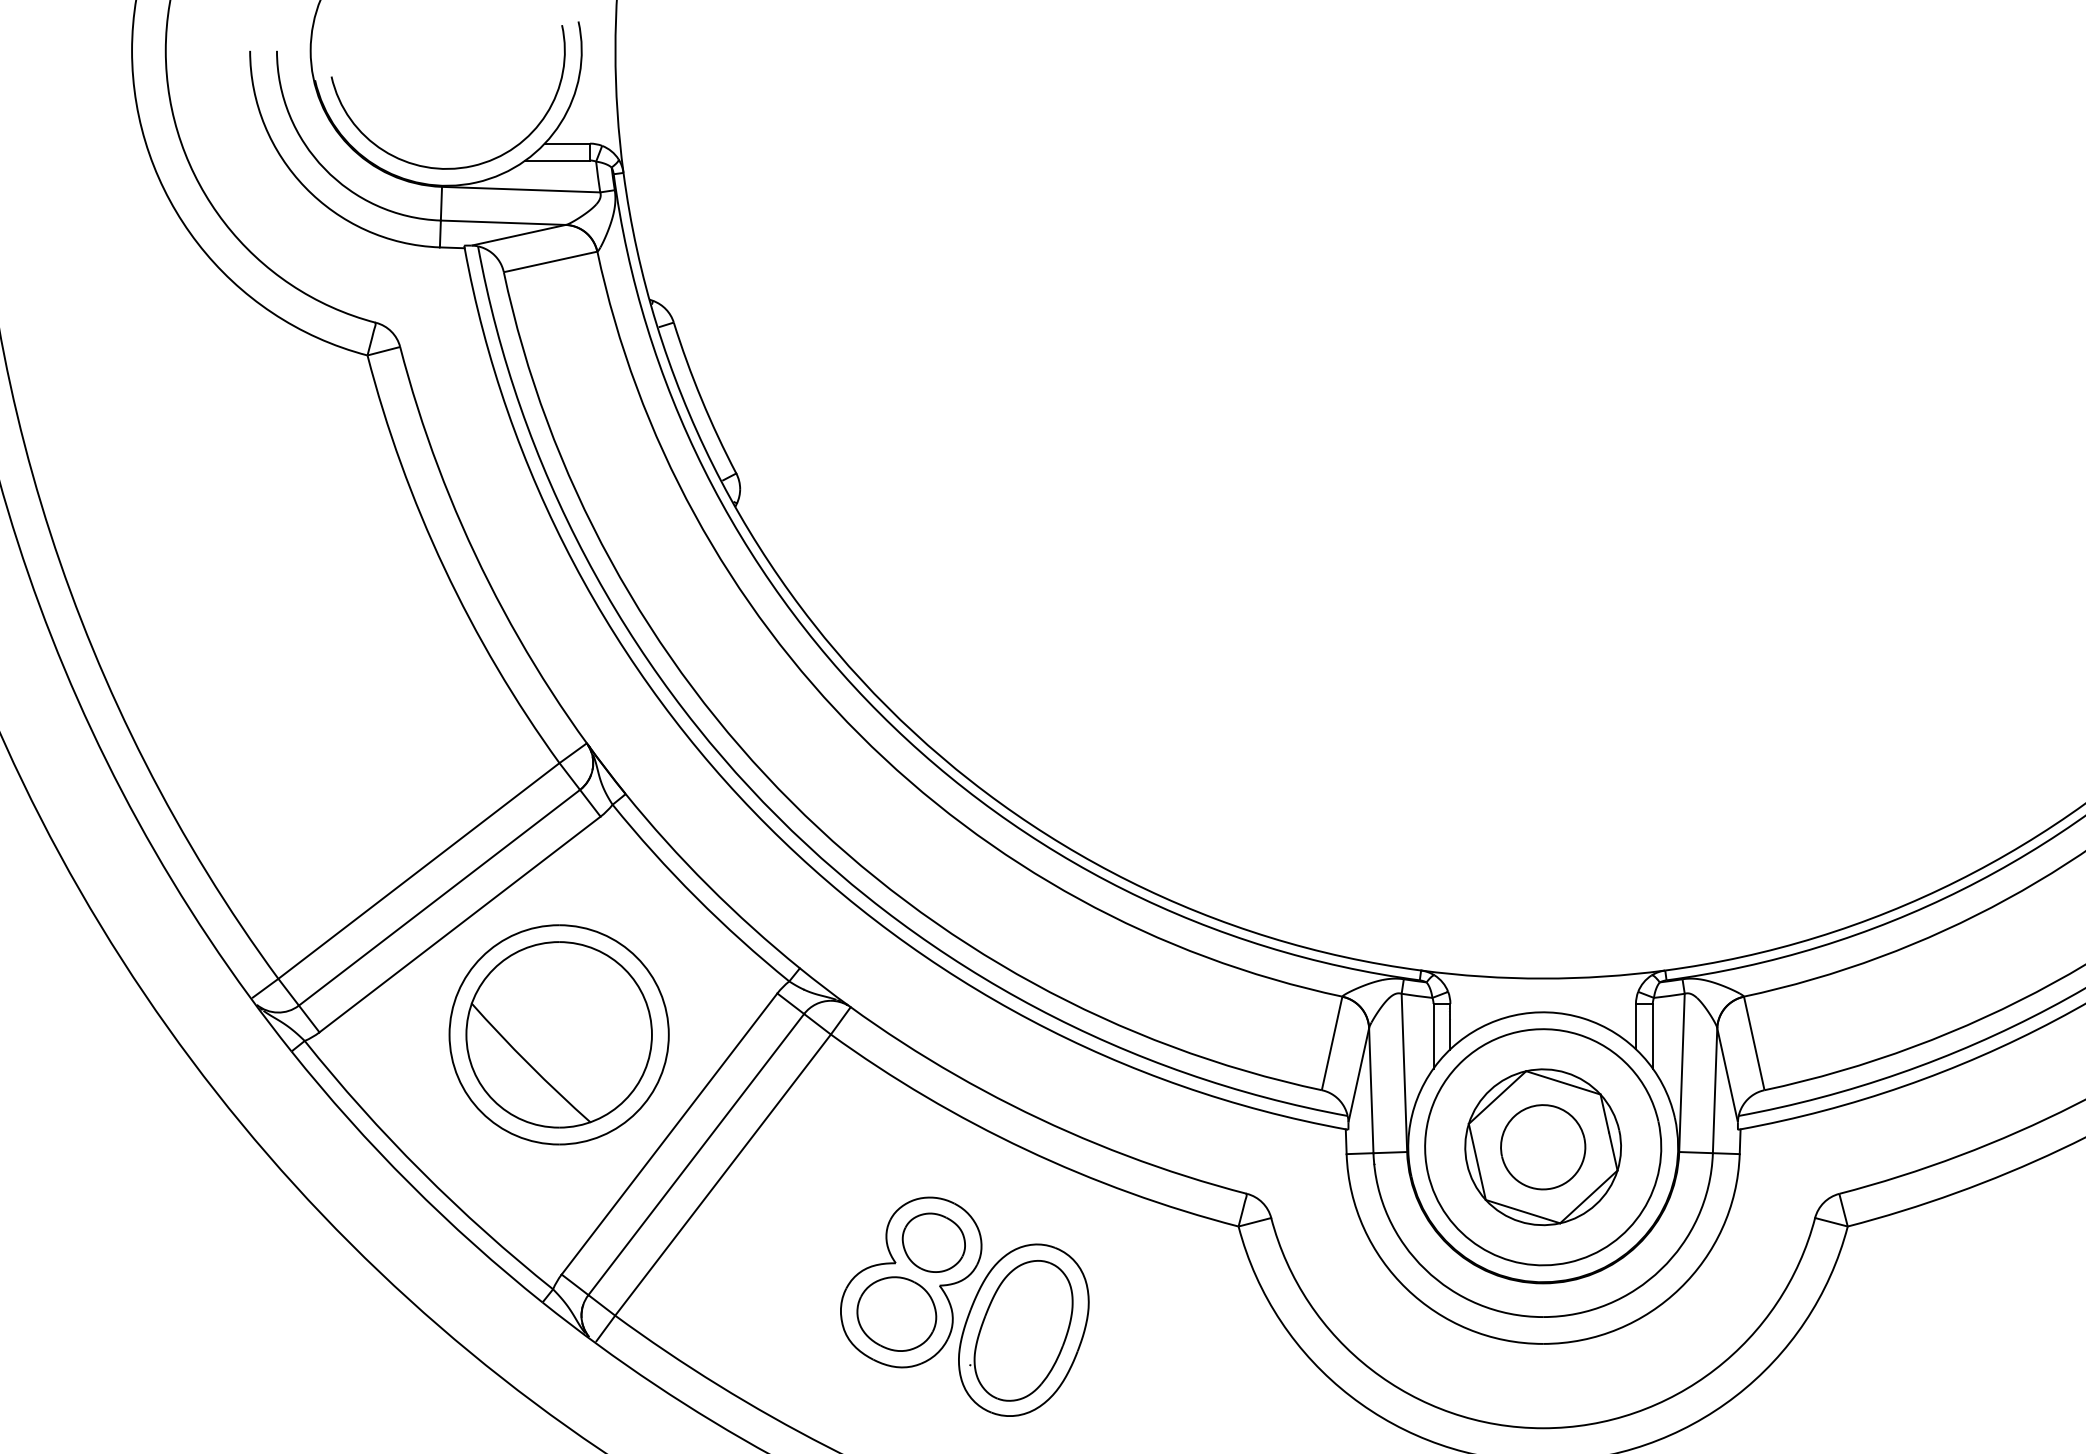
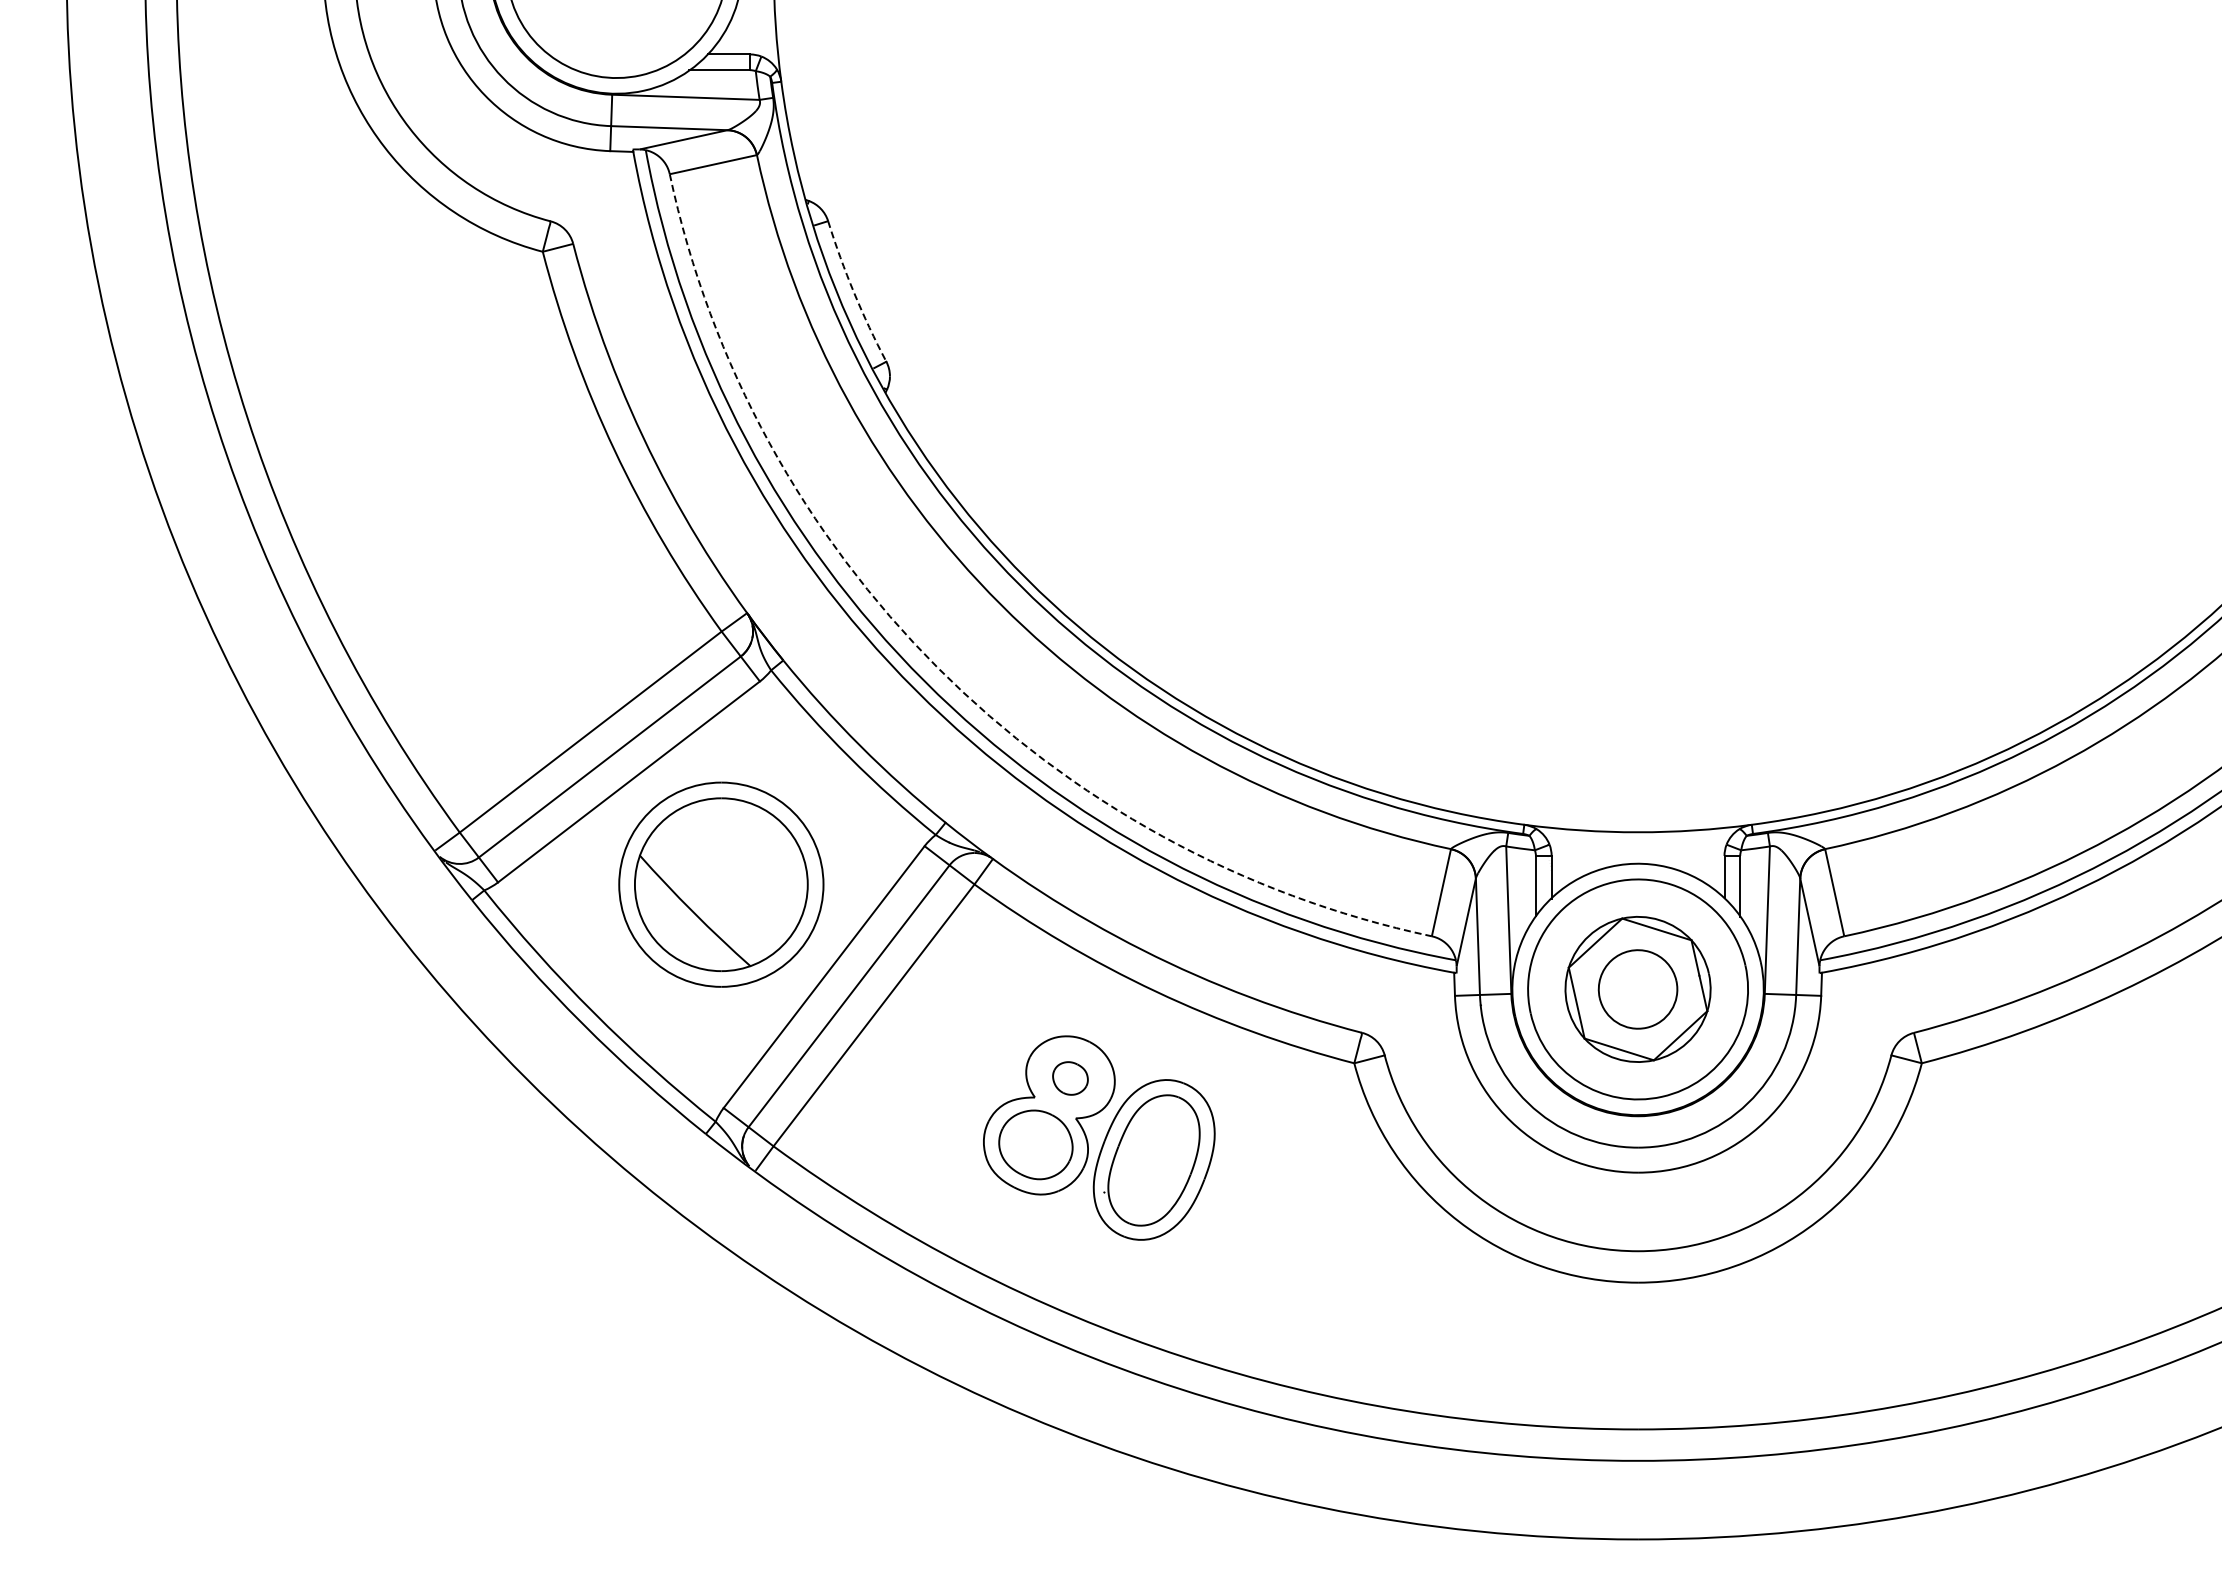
arc: (702, 399) -> (854, 292), solid -> dashed
arc: (792, 802) -> (938, 668), solid -> dashed
part: (933, 1242) -> (1070, 1078), size x0.6

